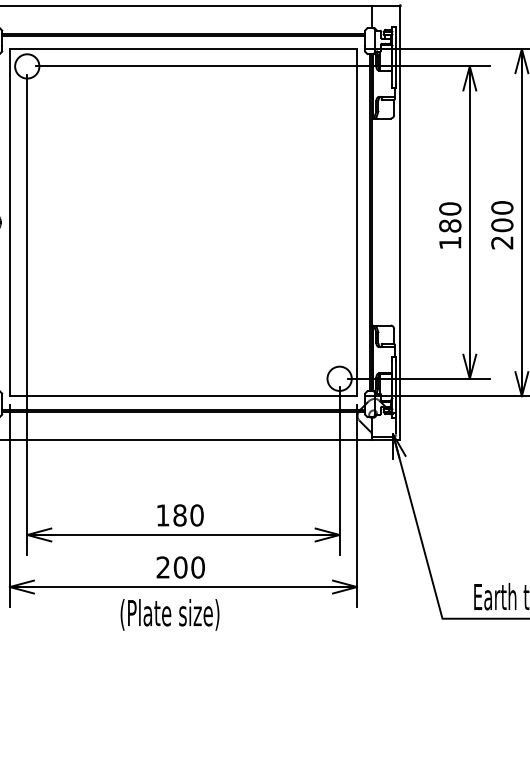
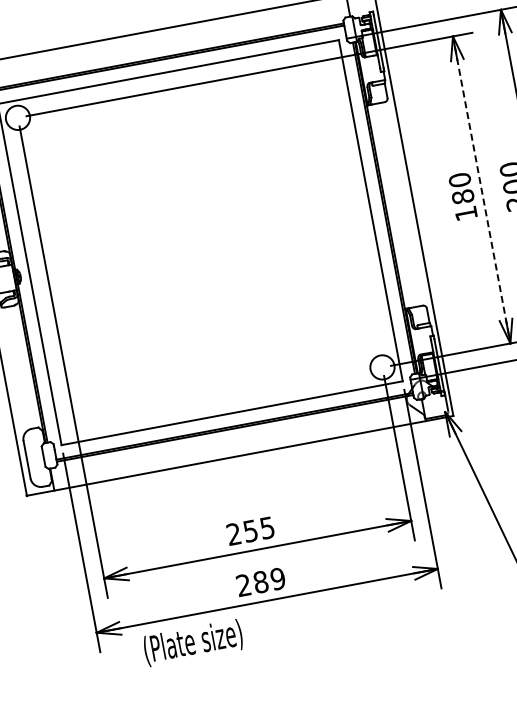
line: (469, 223) -> (481, 190), solid -> dashed
text: (179, 515) -> (250, 531), 180 -> 255
text: (188, 567) -> (268, 580), 200 -> 289
text: (169, 614) -> (192, 642), moved

